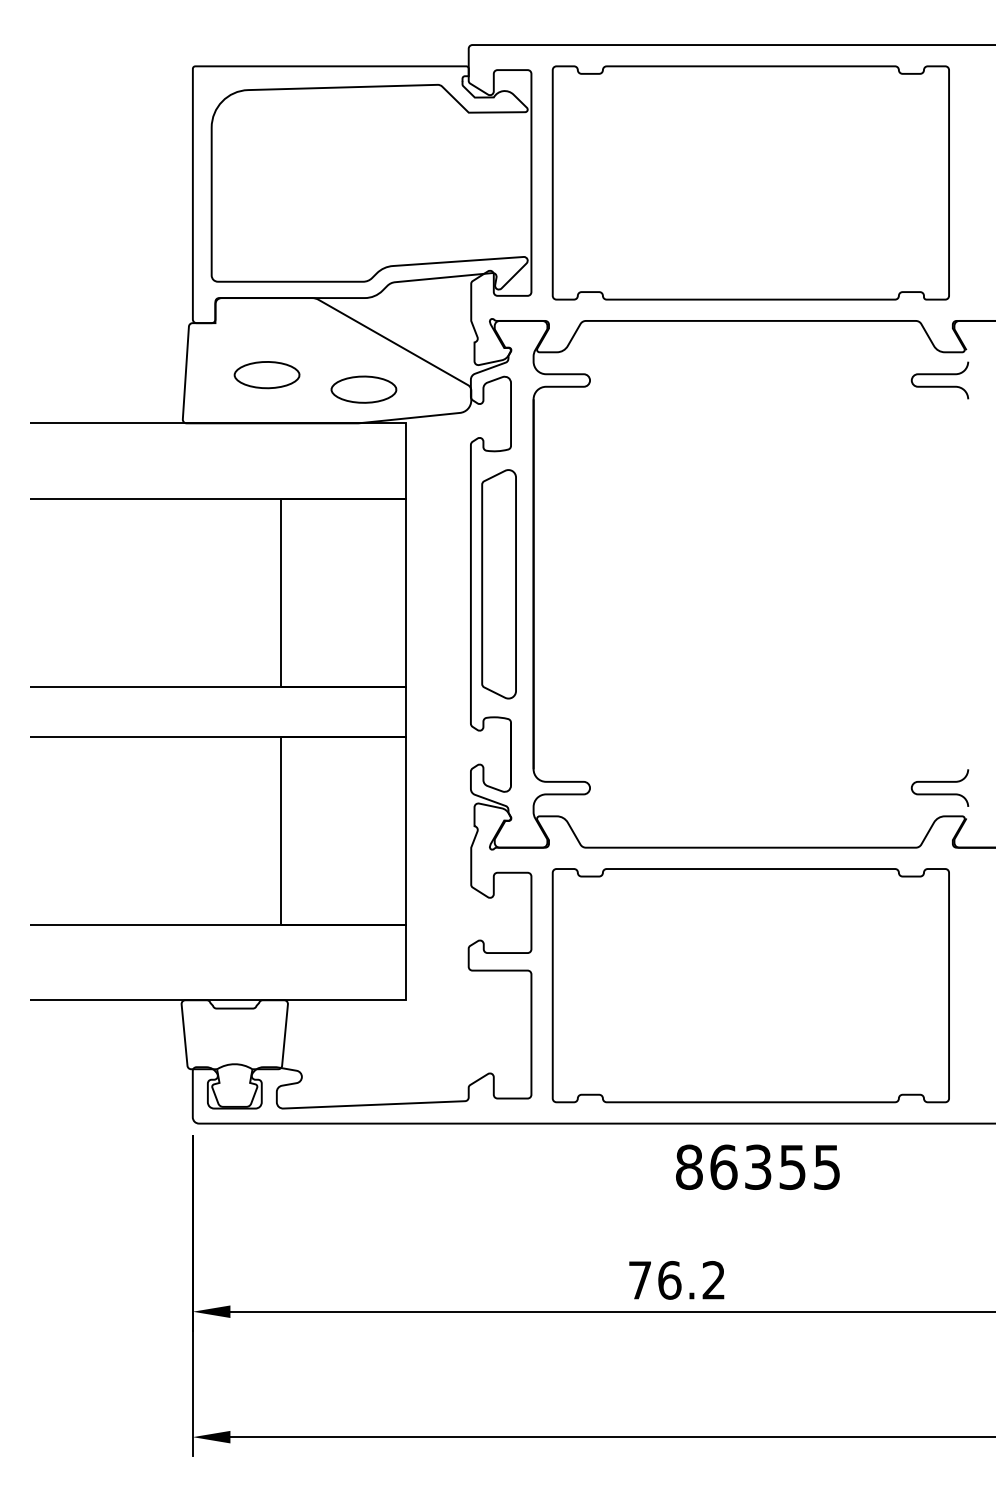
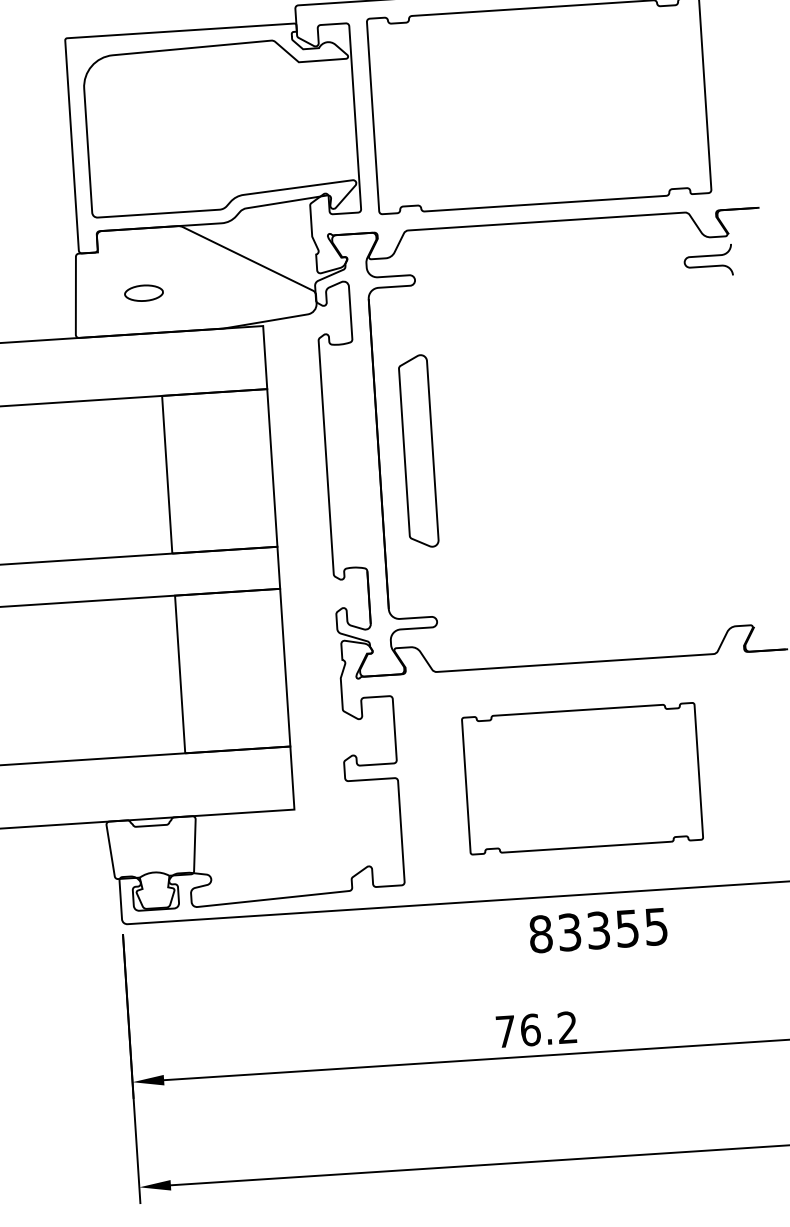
part: (266, 375) -> (143, 293), size x0.7
part: (363, 389) -> (225, 299), removed
part: (498, 584) -> (418, 451), moved
curve: (939, 782) -> (729, 598), removed
part: (750, 985) -> (582, 778), size x0.7
text: (723, 1166) -> (569, 931), 86355 -> 83355

